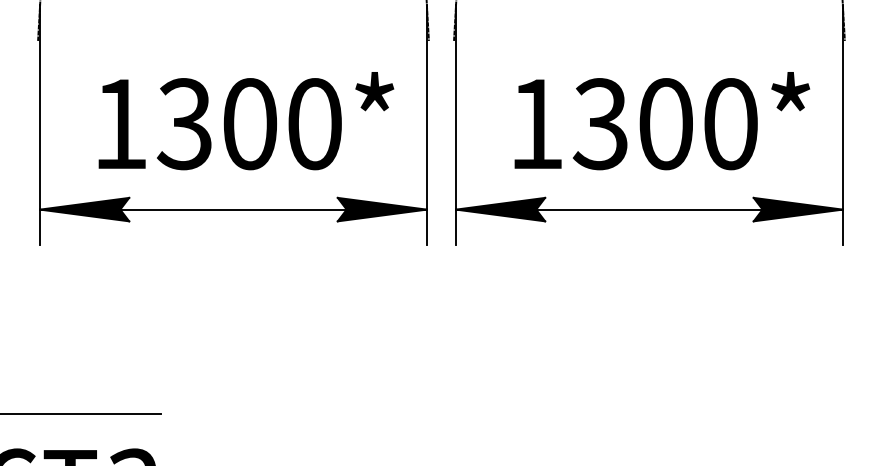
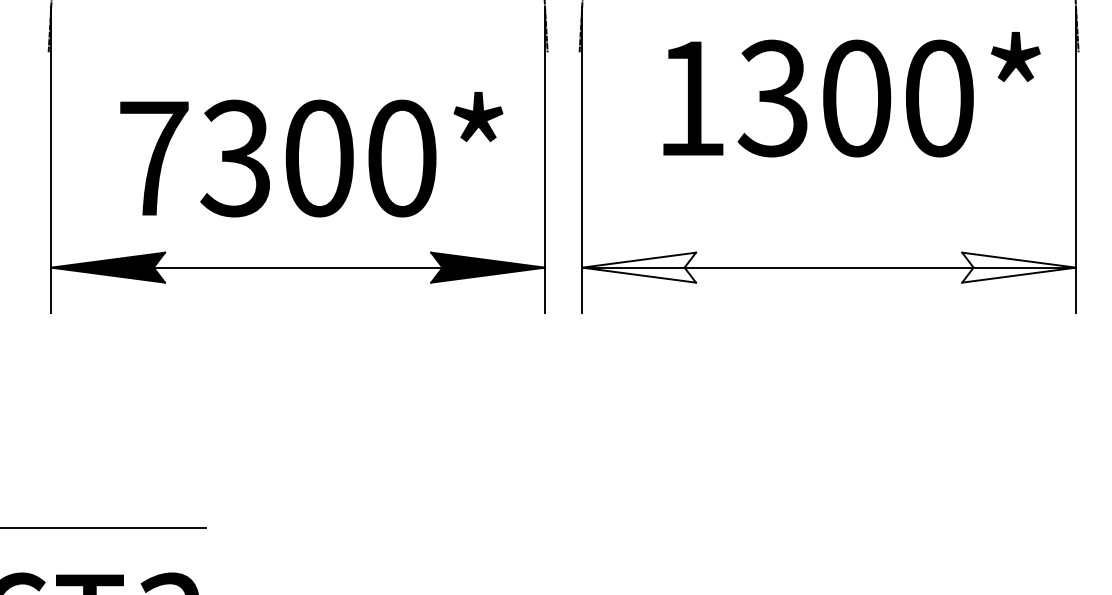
text: (662, 121) -> (852, 95), moved
text: (120, 123) -> (153, 157), 1300* -> 7300*
fill: (500, 209) -> (638, 267), removed
fill: (797, 209) -> (1018, 267), removed

